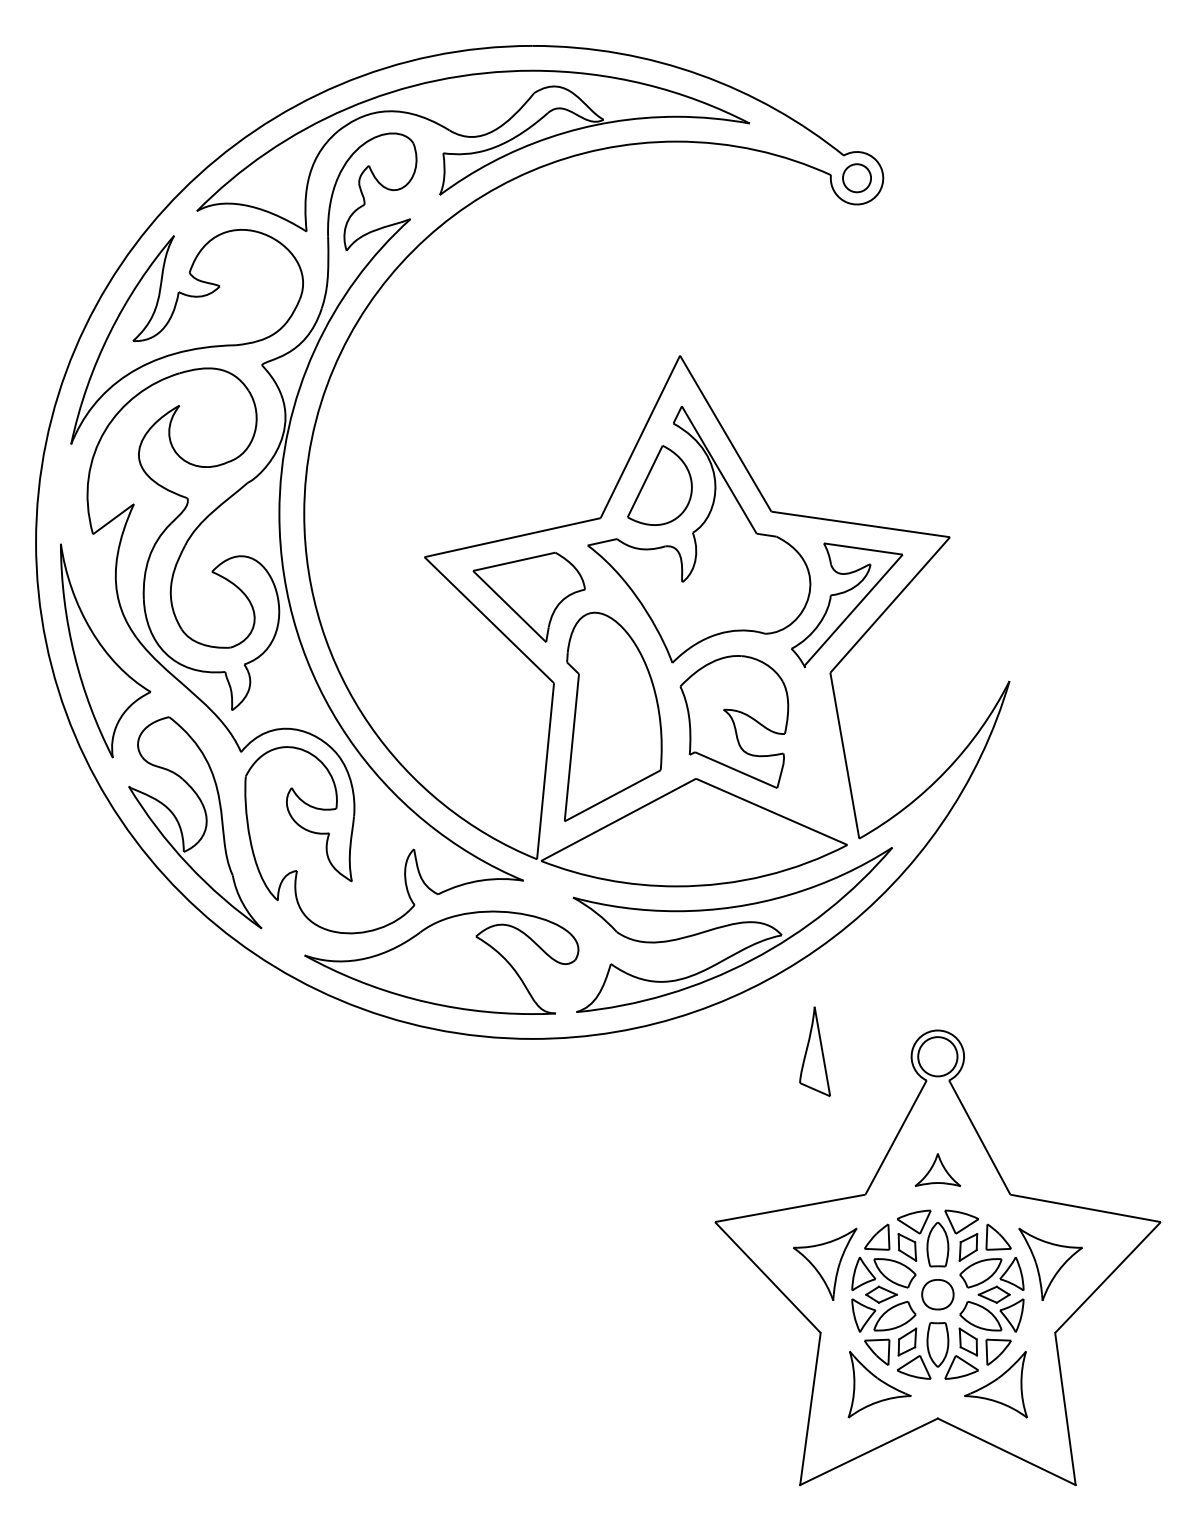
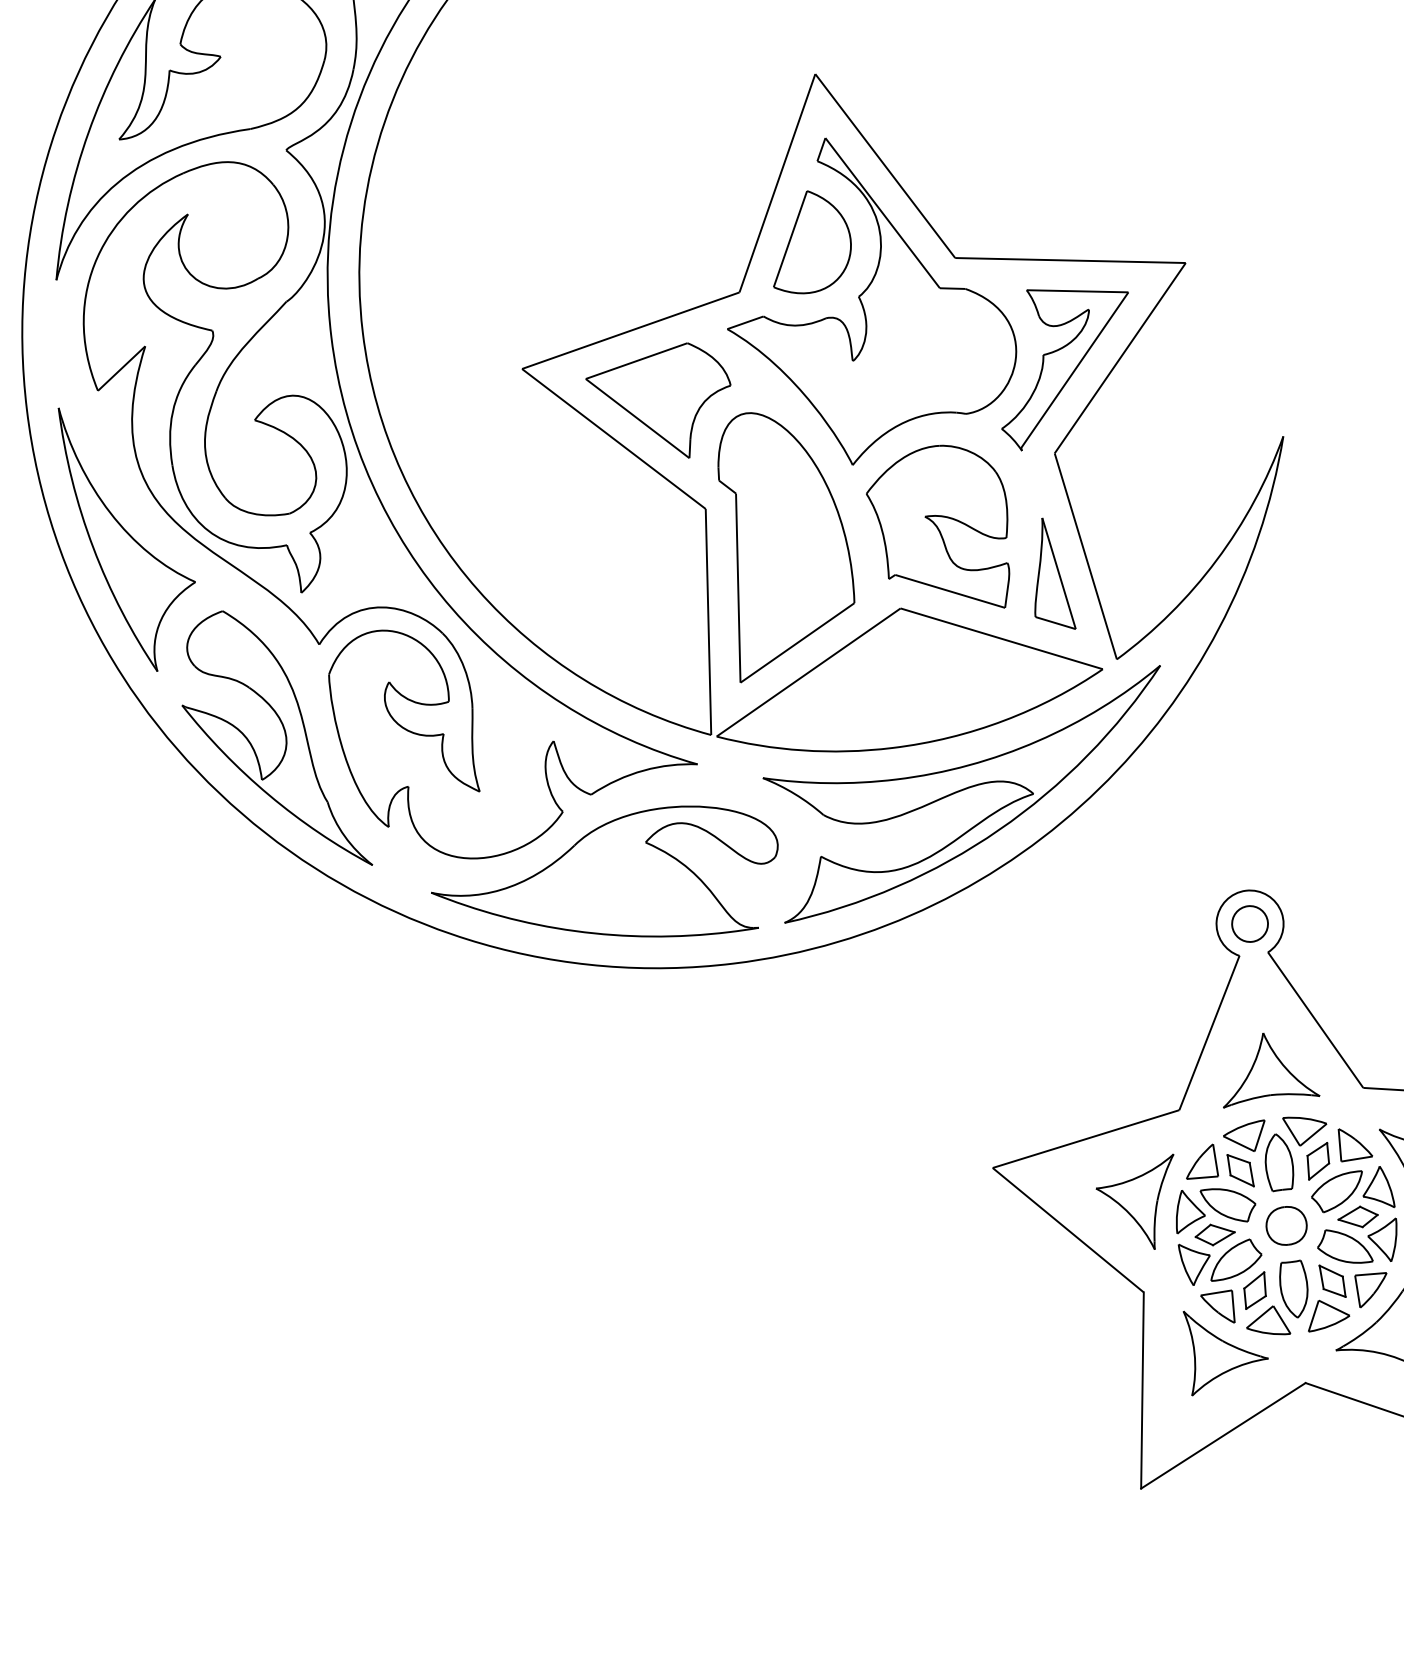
part: (814, 1051) -> (1048, 574), moved
circle: (937, 1056) -> (1249, 923), size x0.71
part: (937, 1169) -> (1266, 1067), size x1.67

